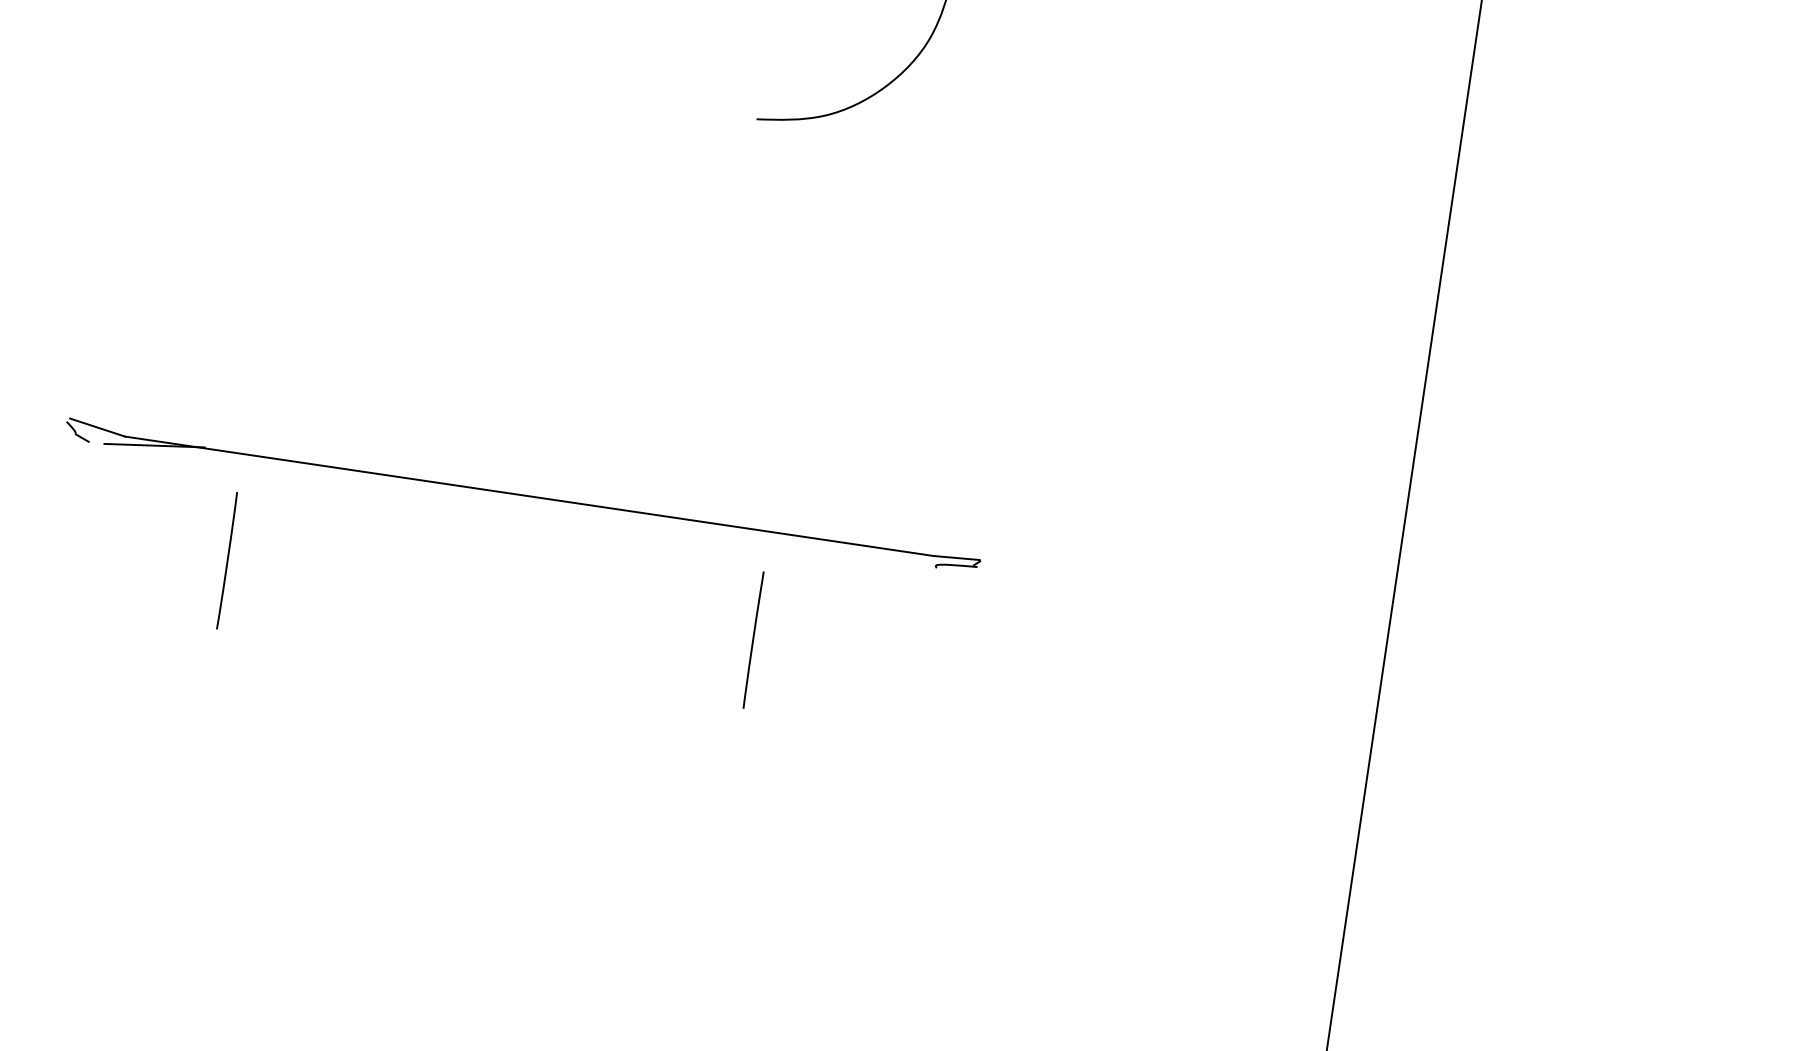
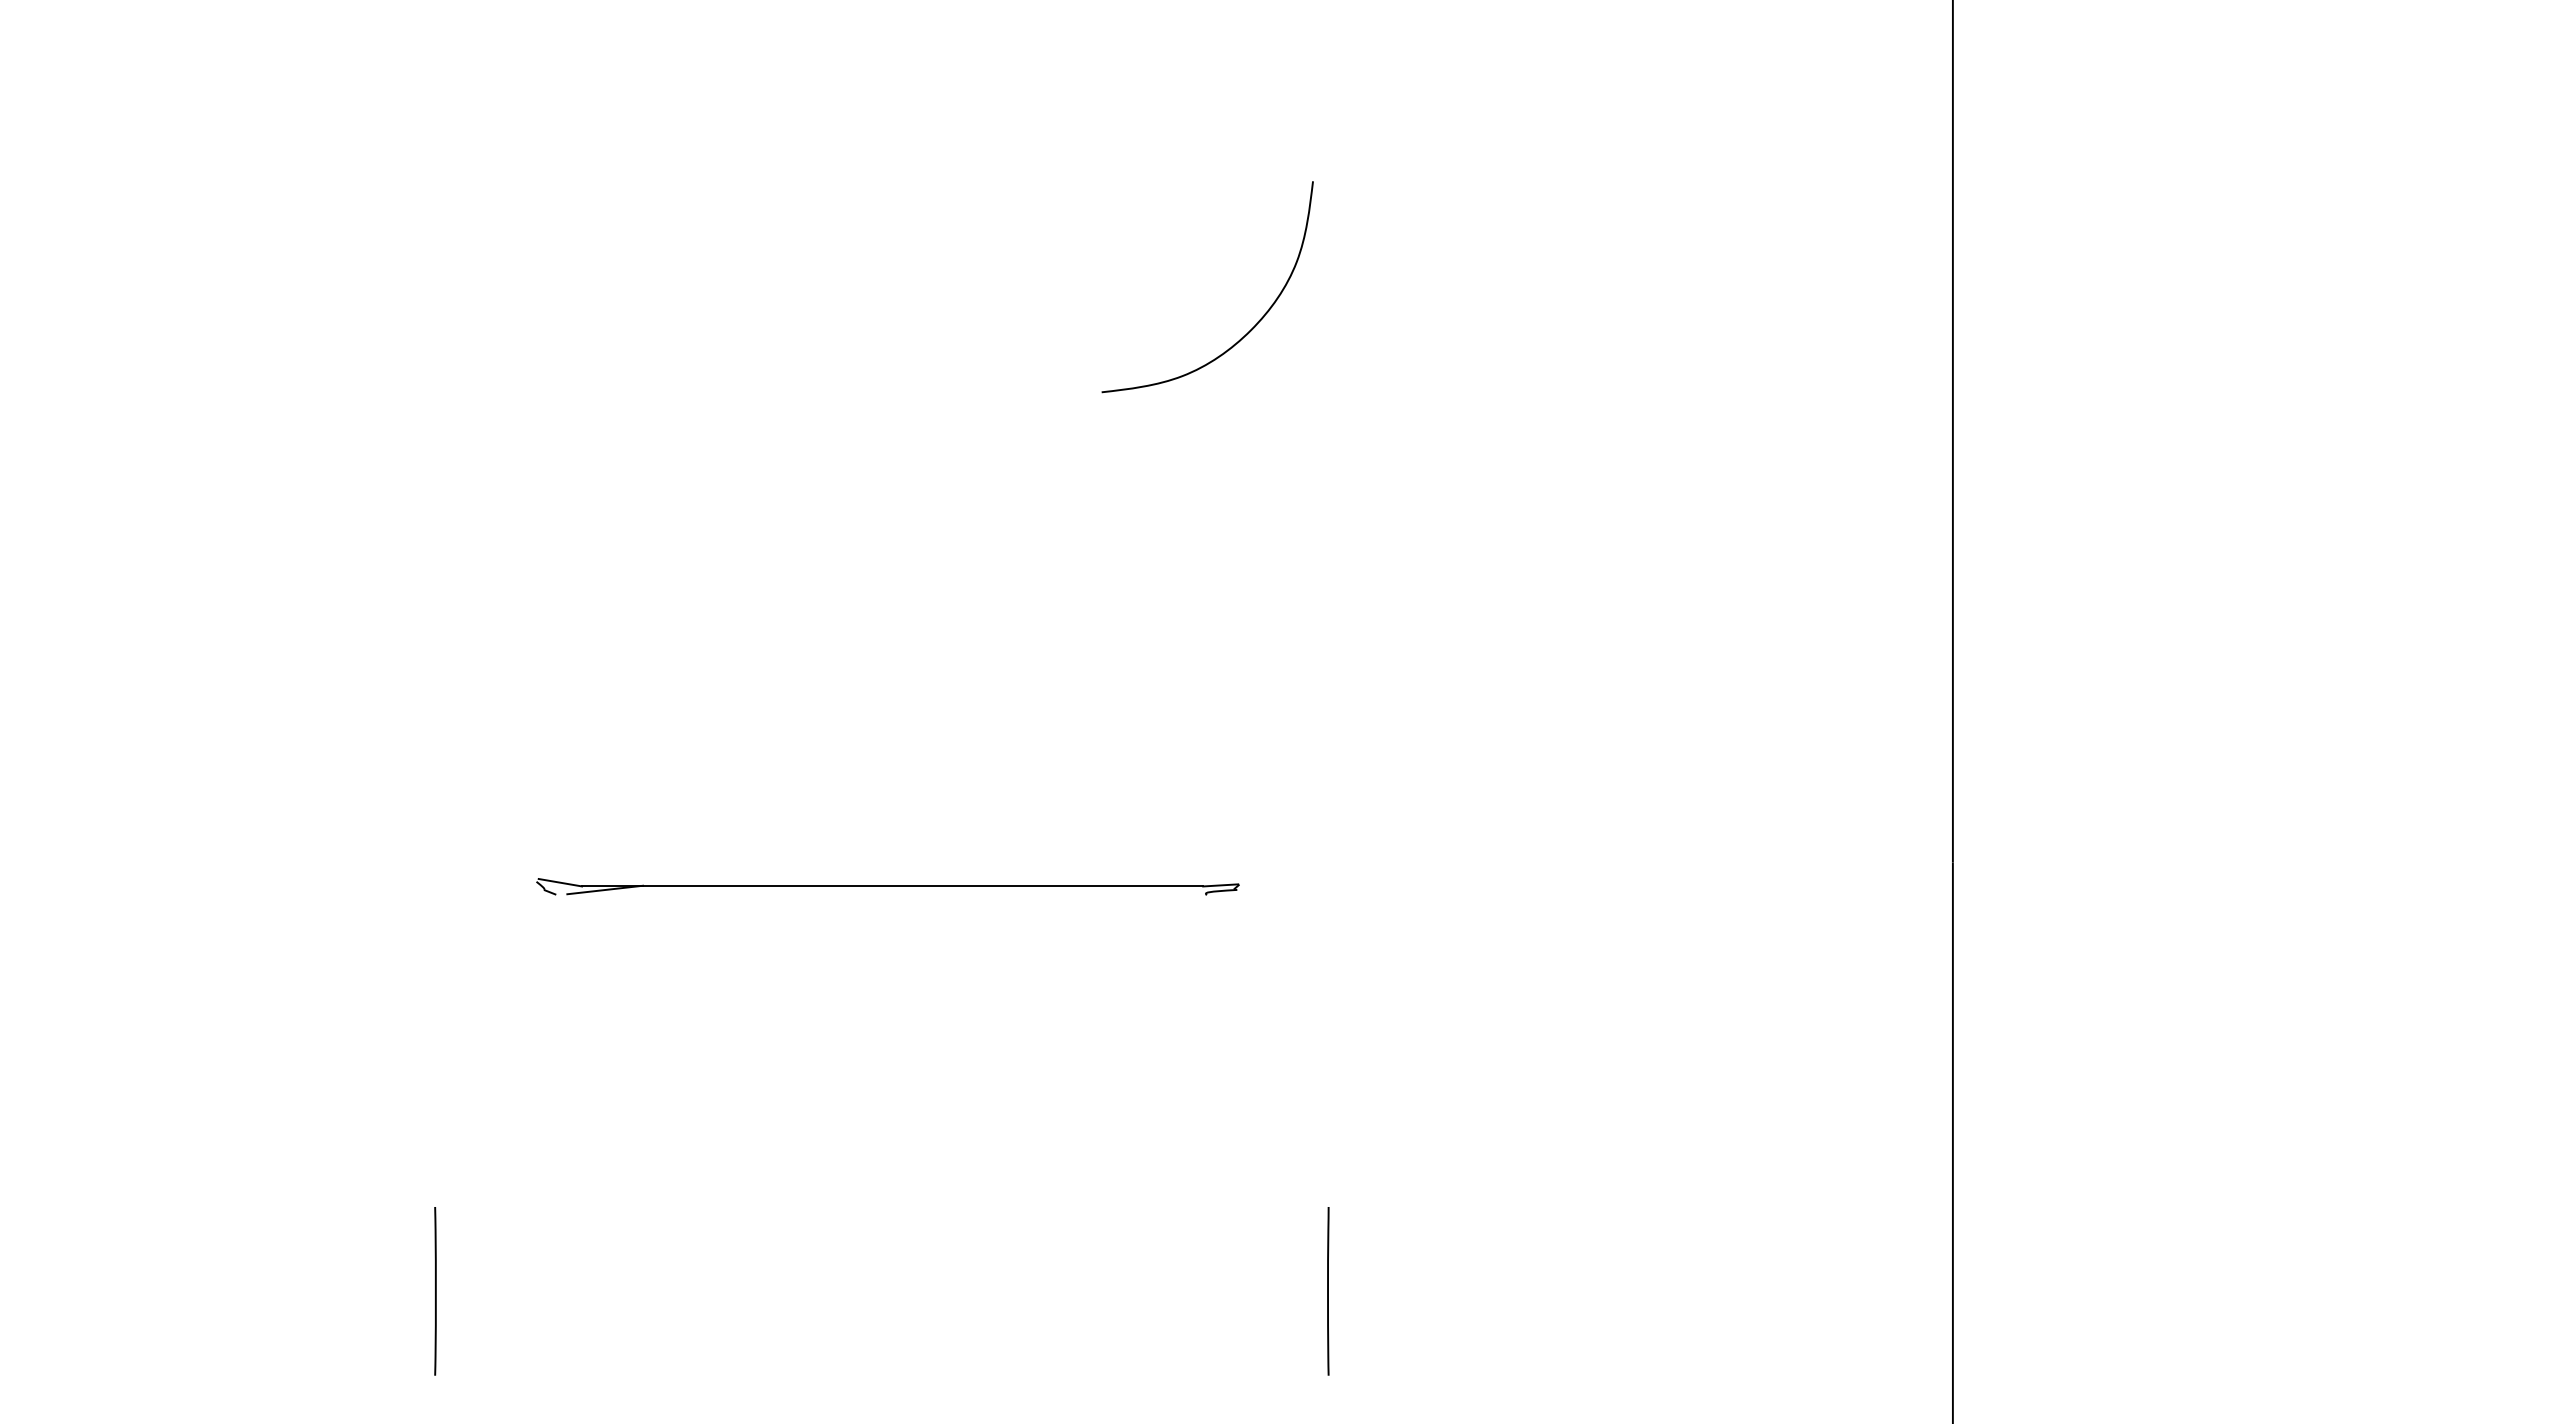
part: (522, 495) -> (887, 886), size x0.62
line: (227, 560) -> (435, 1291), moved
line: (753, 640) -> (1328, 1291), moved

